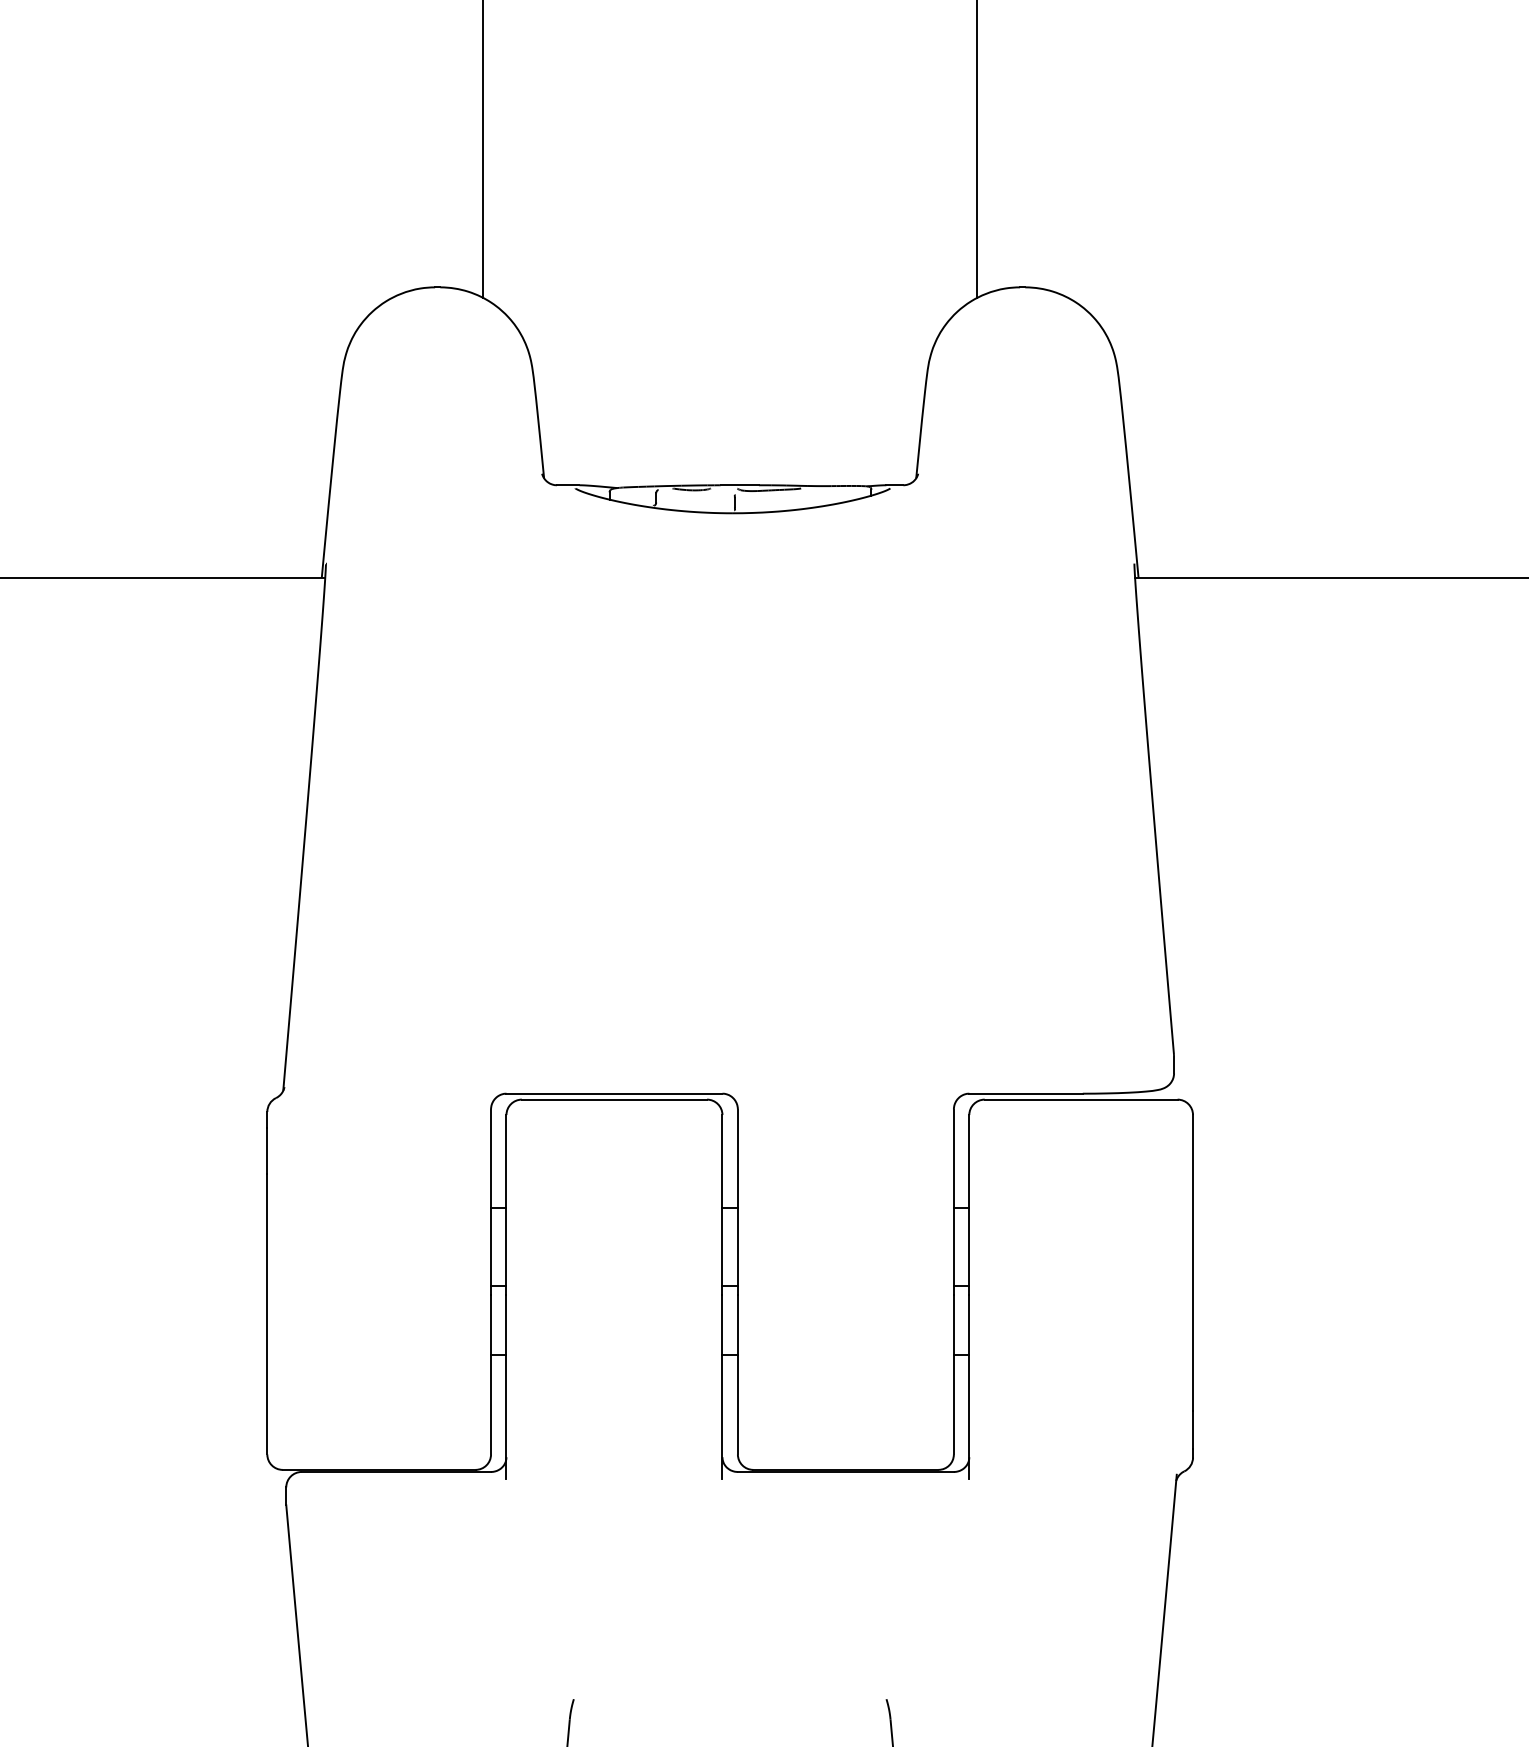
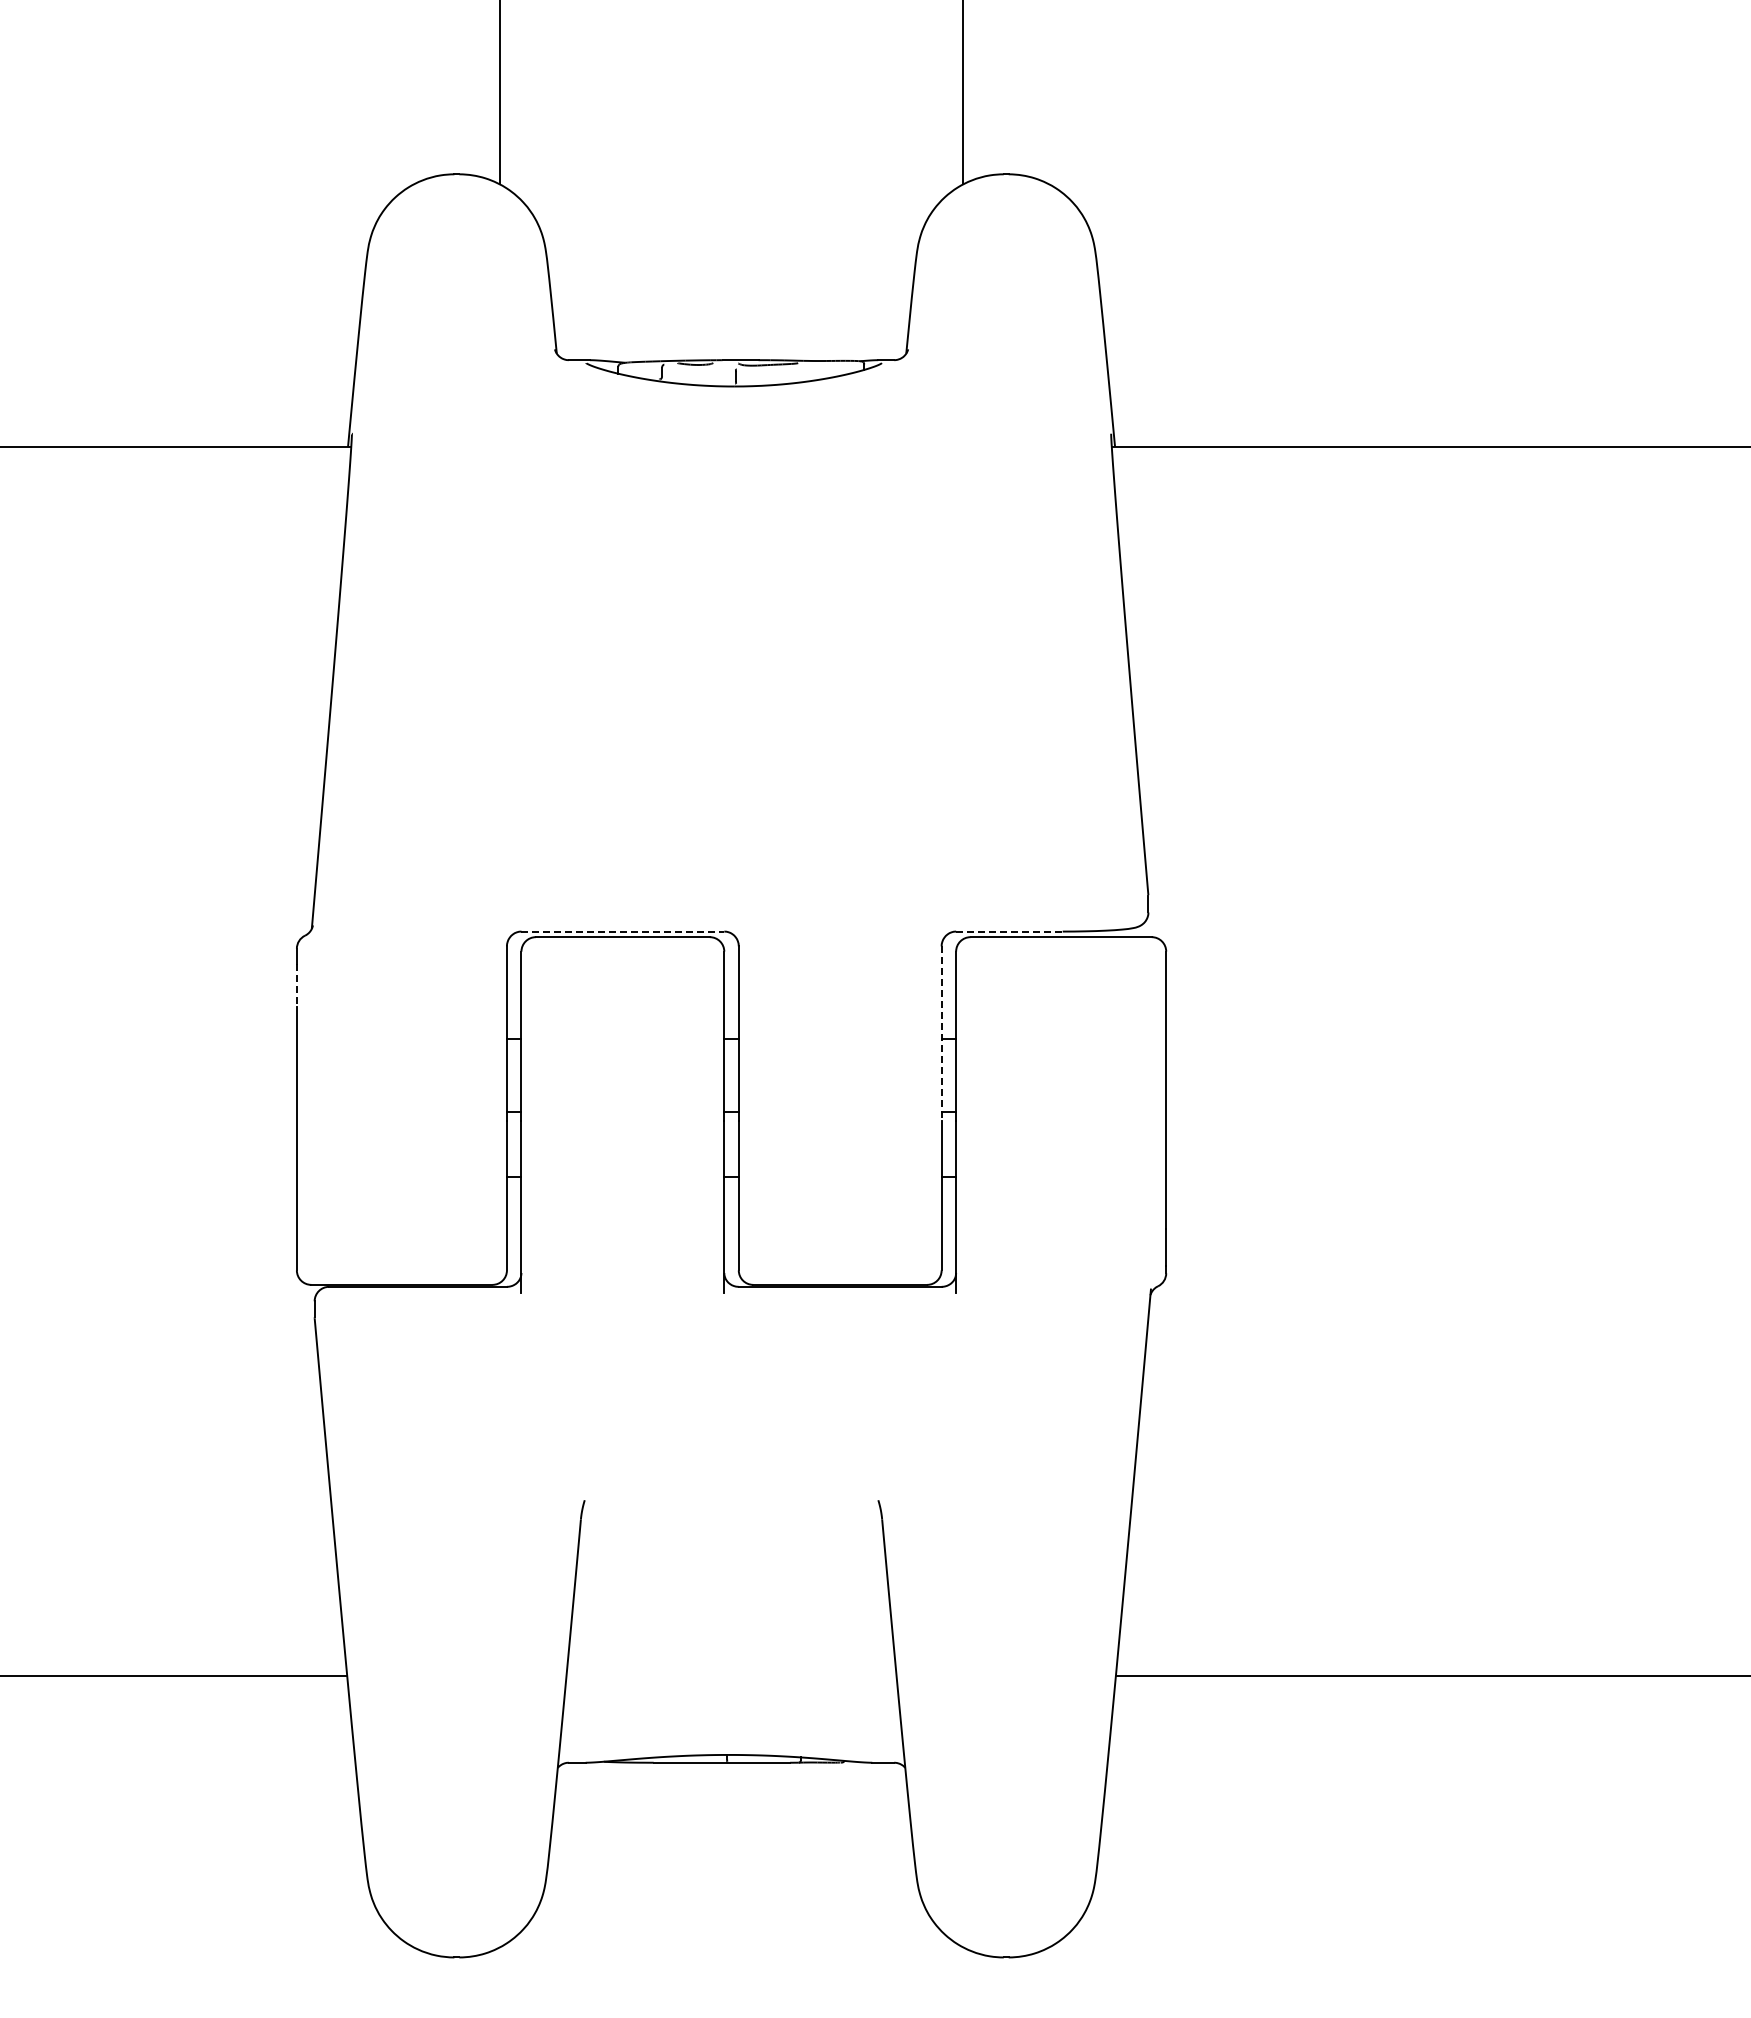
line: (615, 1093) -> (623, 931), solid -> dashed
line: (1026, 1093) -> (1009, 931), solid -> dashed
line: (266, 1151) -> (296, 985), solid -> dashed
line: (953, 1203) -> (941, 1034), solid -> dashed

